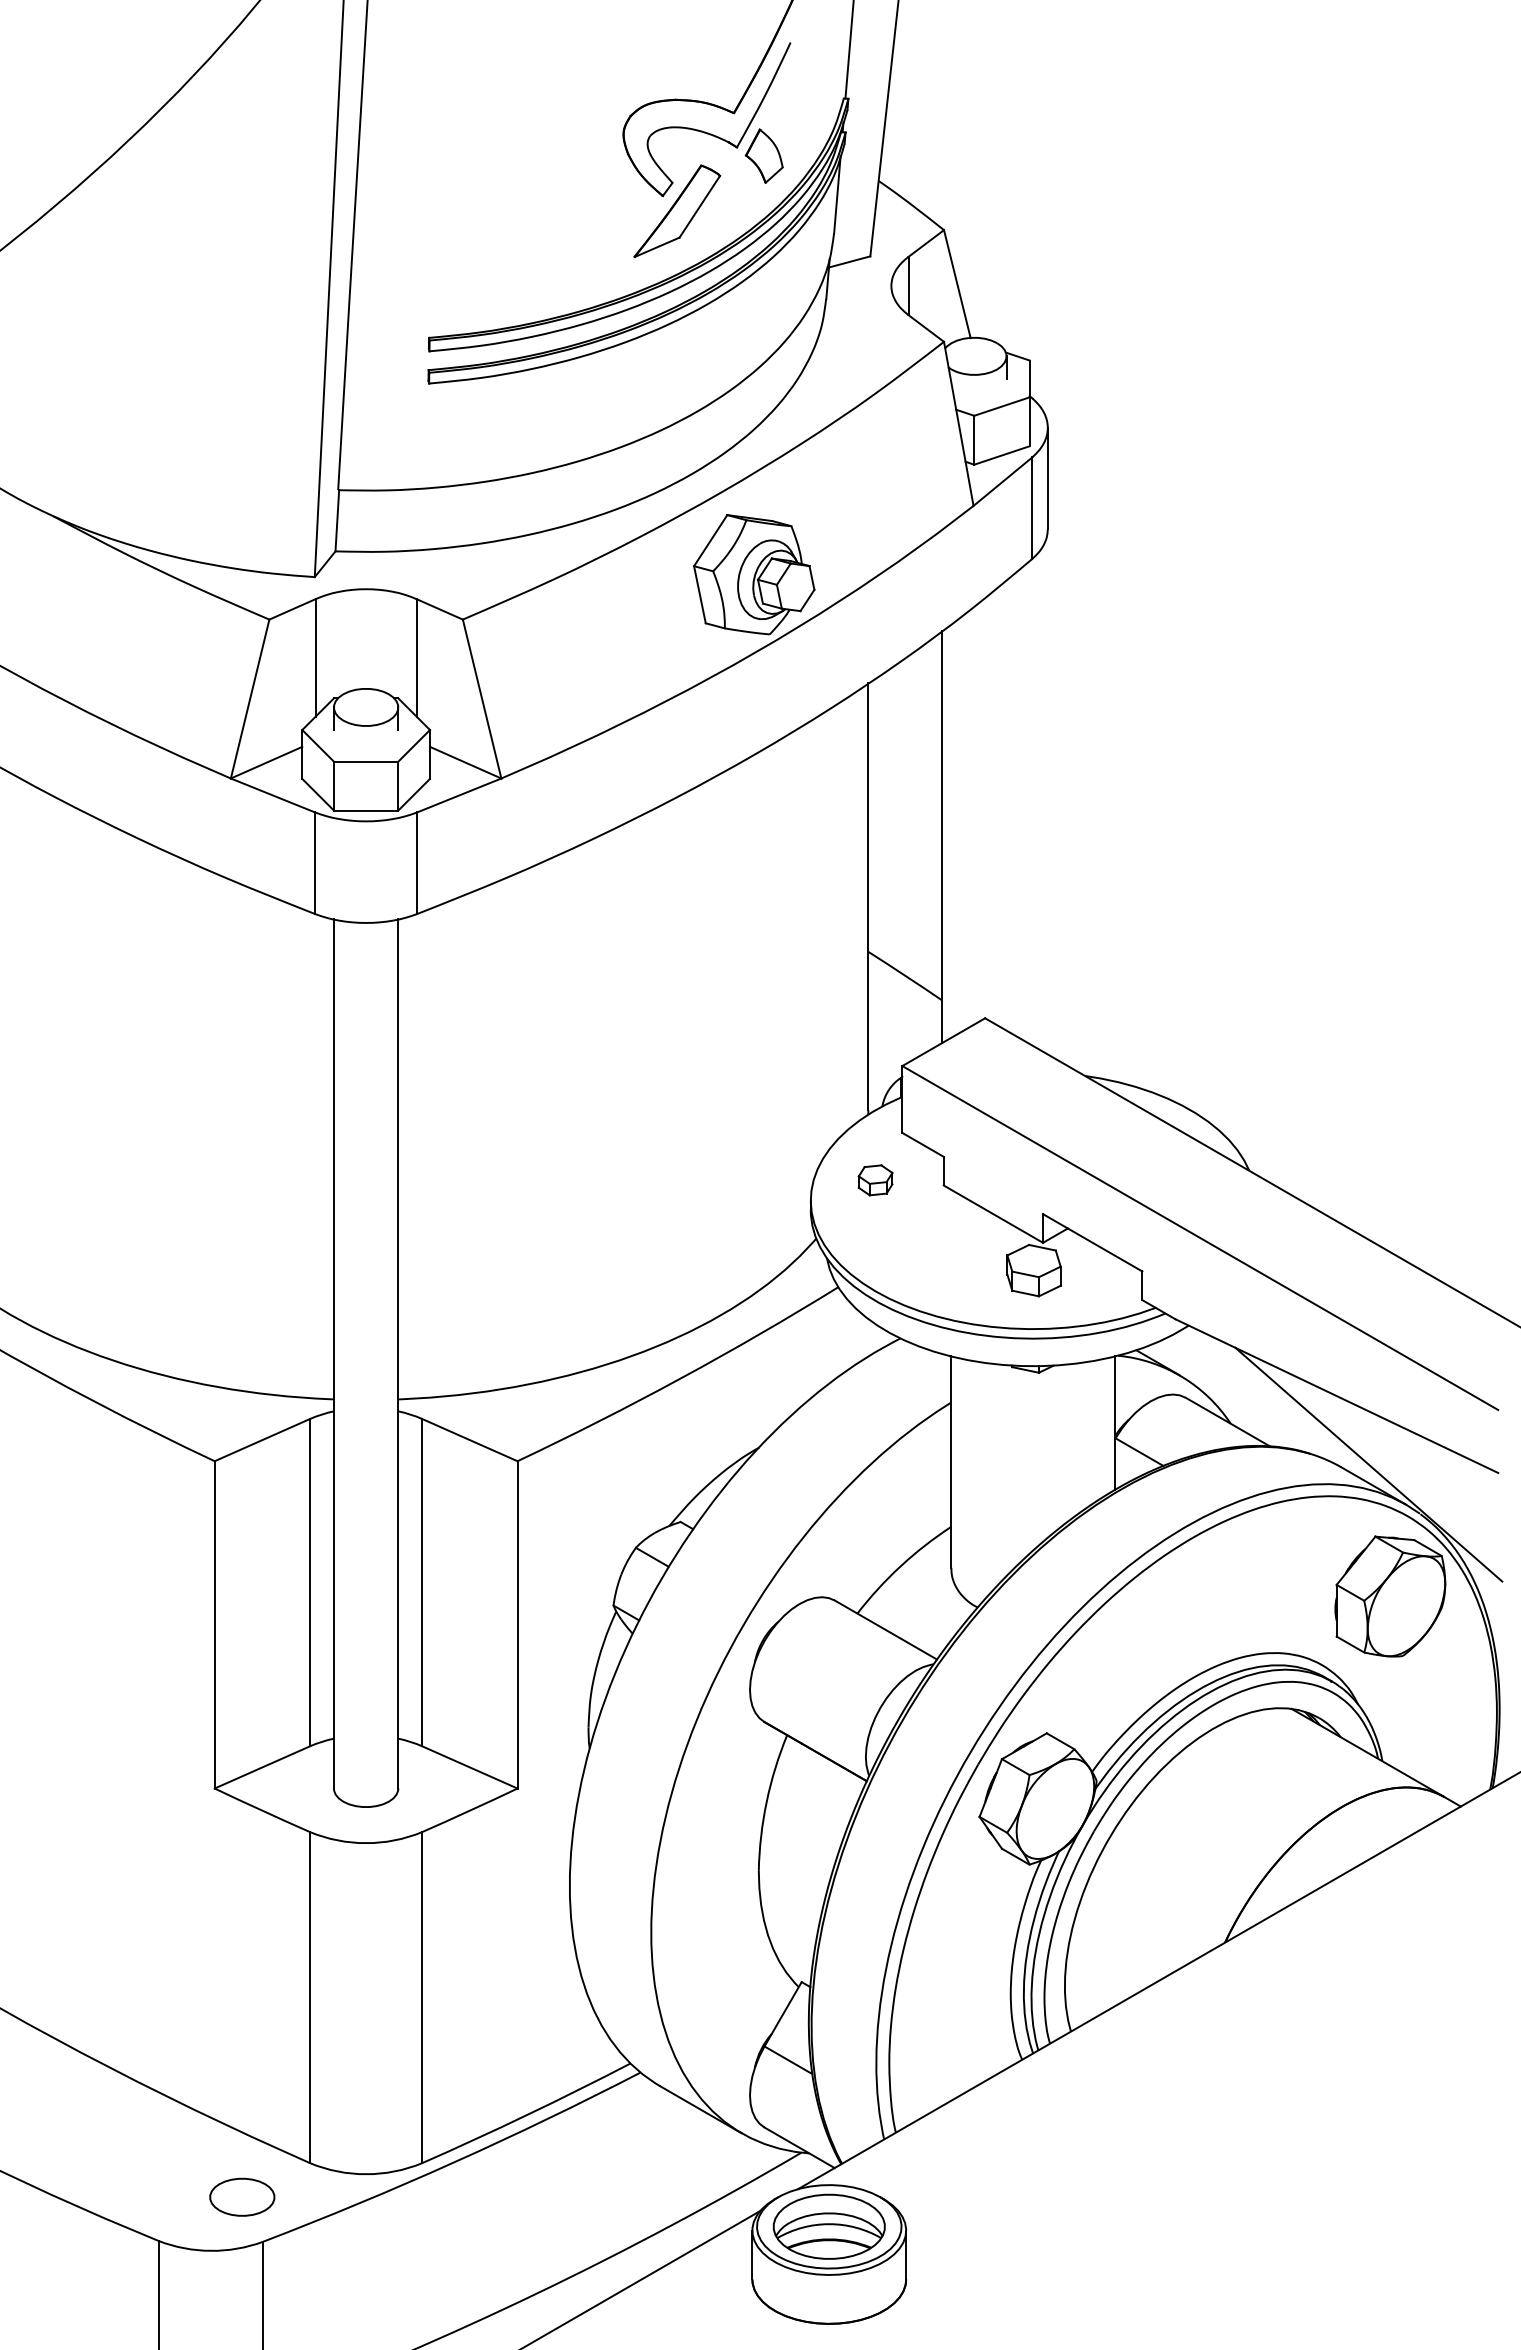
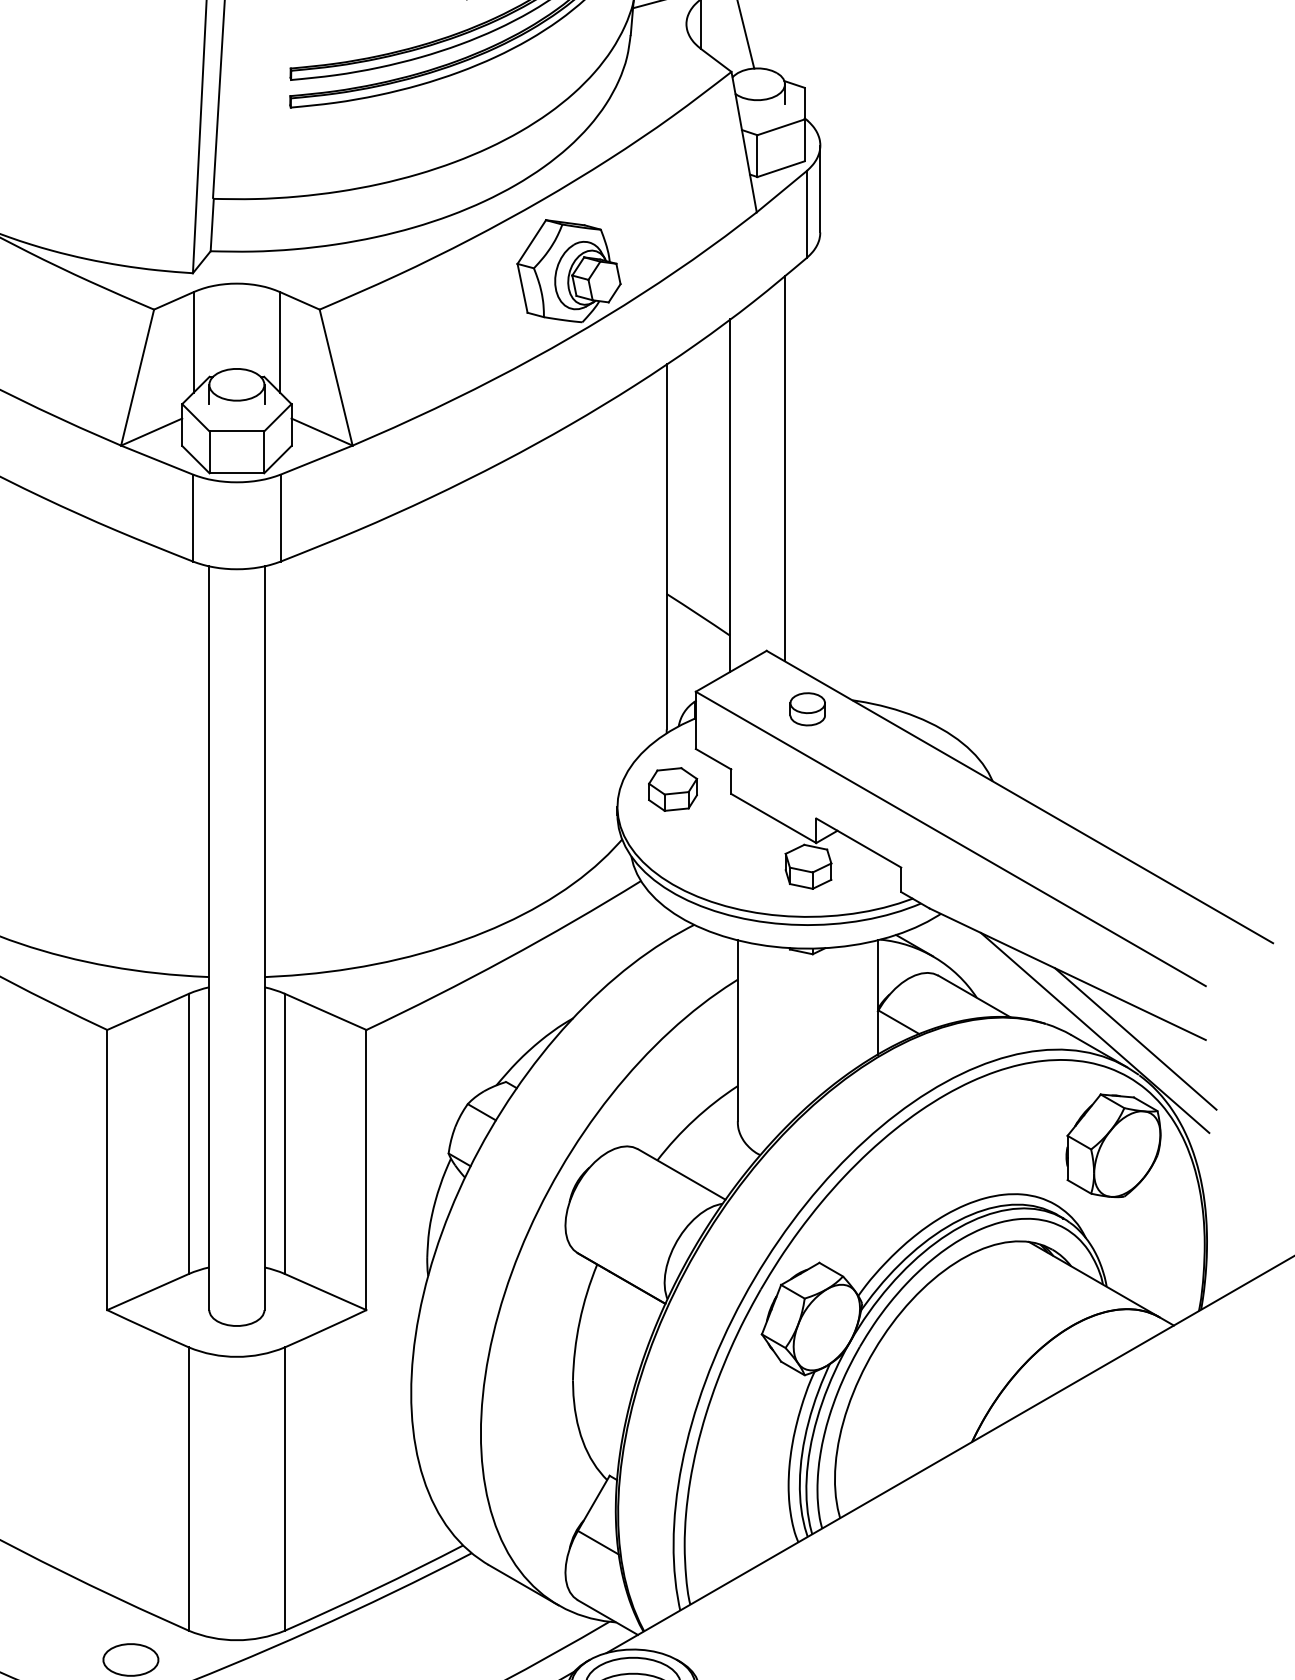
line: (1006, 805) -> (784, 468), added
part: (1033, 1086) -> (808, 709), added
part: (875, 1180) -> (672, 789), size x1.67
line: (1415, 1471) -> (1135, 1038), added

